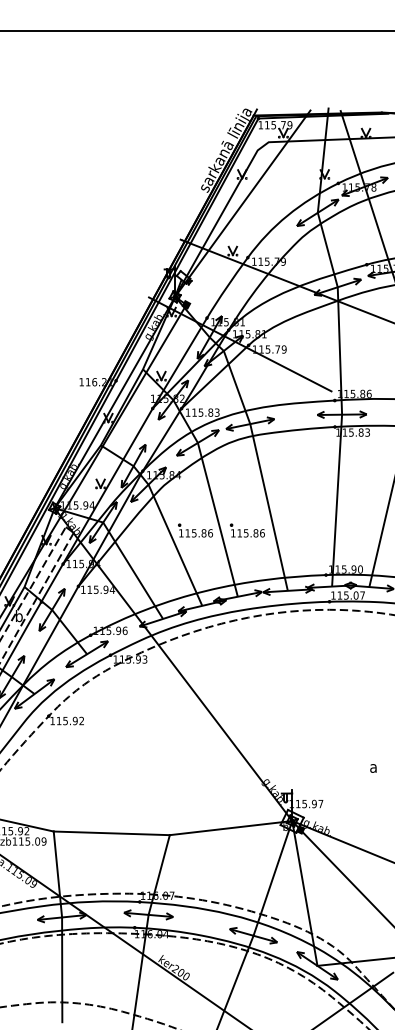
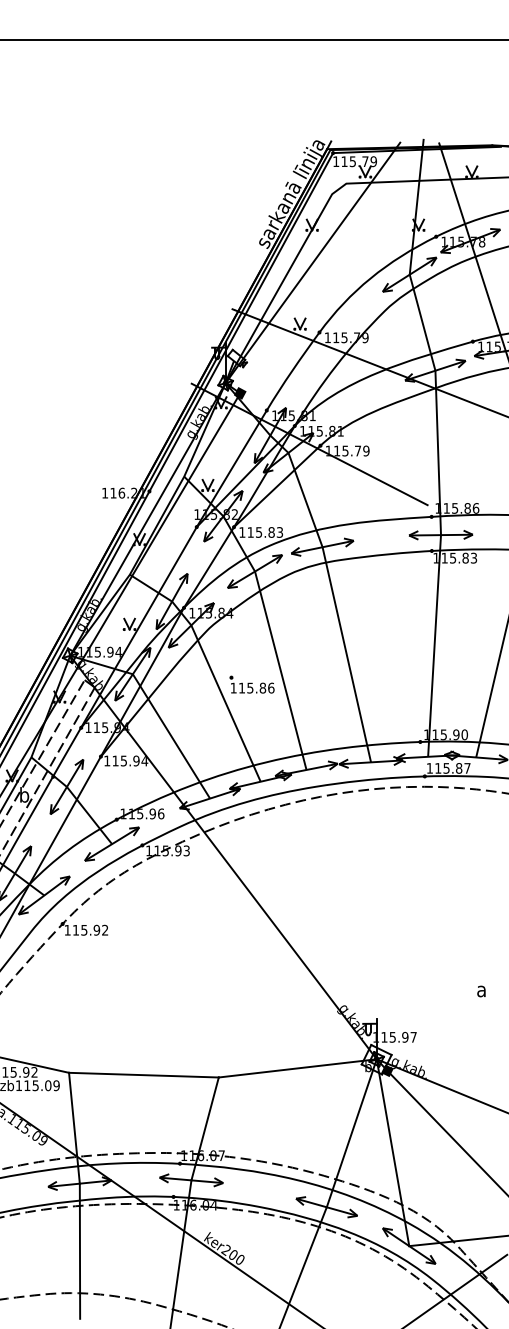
part: (247, 530) -> (318, 684), removed
text: (355, 595) -> (458, 768), 115.07 -> 115.87

